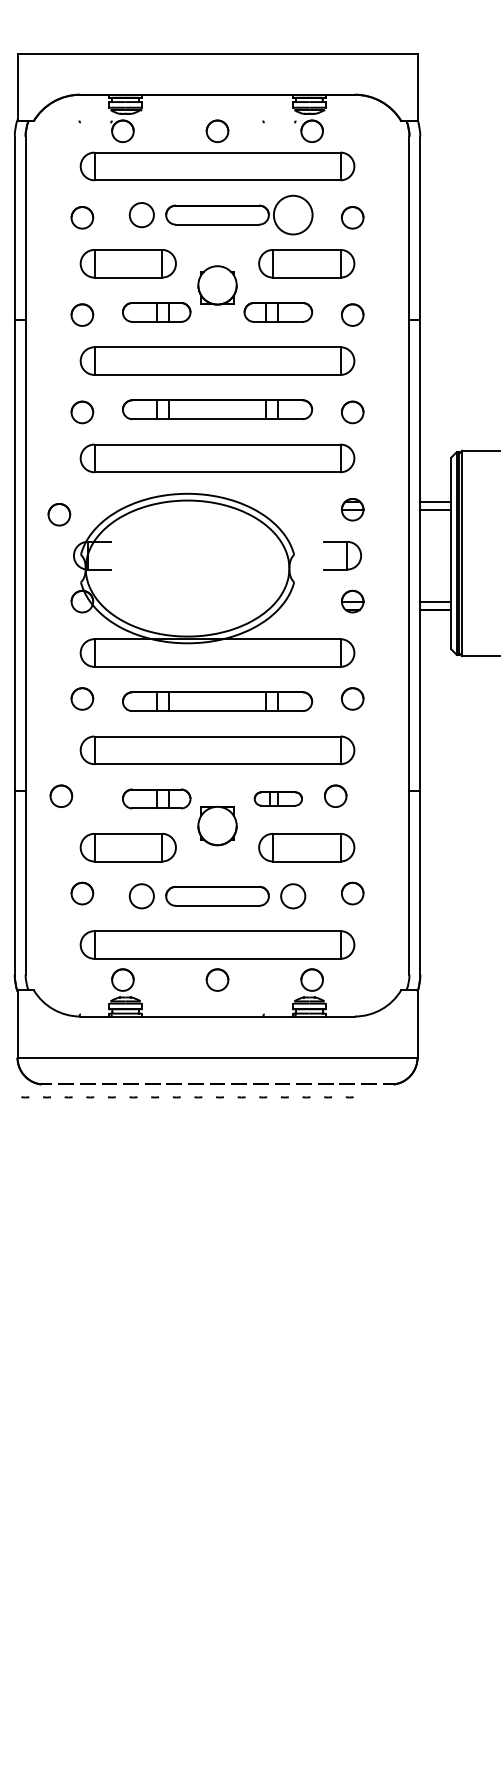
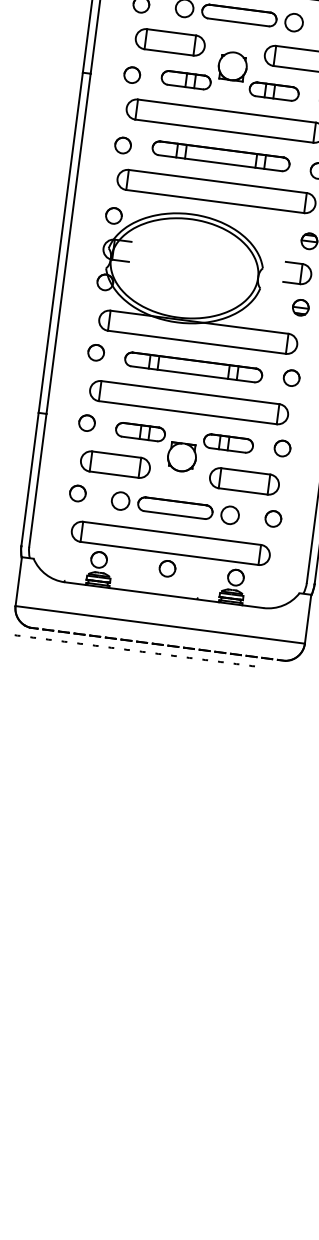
circle: (293, 215) -> (294, 22), size x0.62
part: (59, 514) -> (114, 215), moved
part: (61, 795) -> (87, 422), moved
circle: (335, 795) -> (282, 447), moved
part: (278, 798) -> (228, 443), size x1.43

